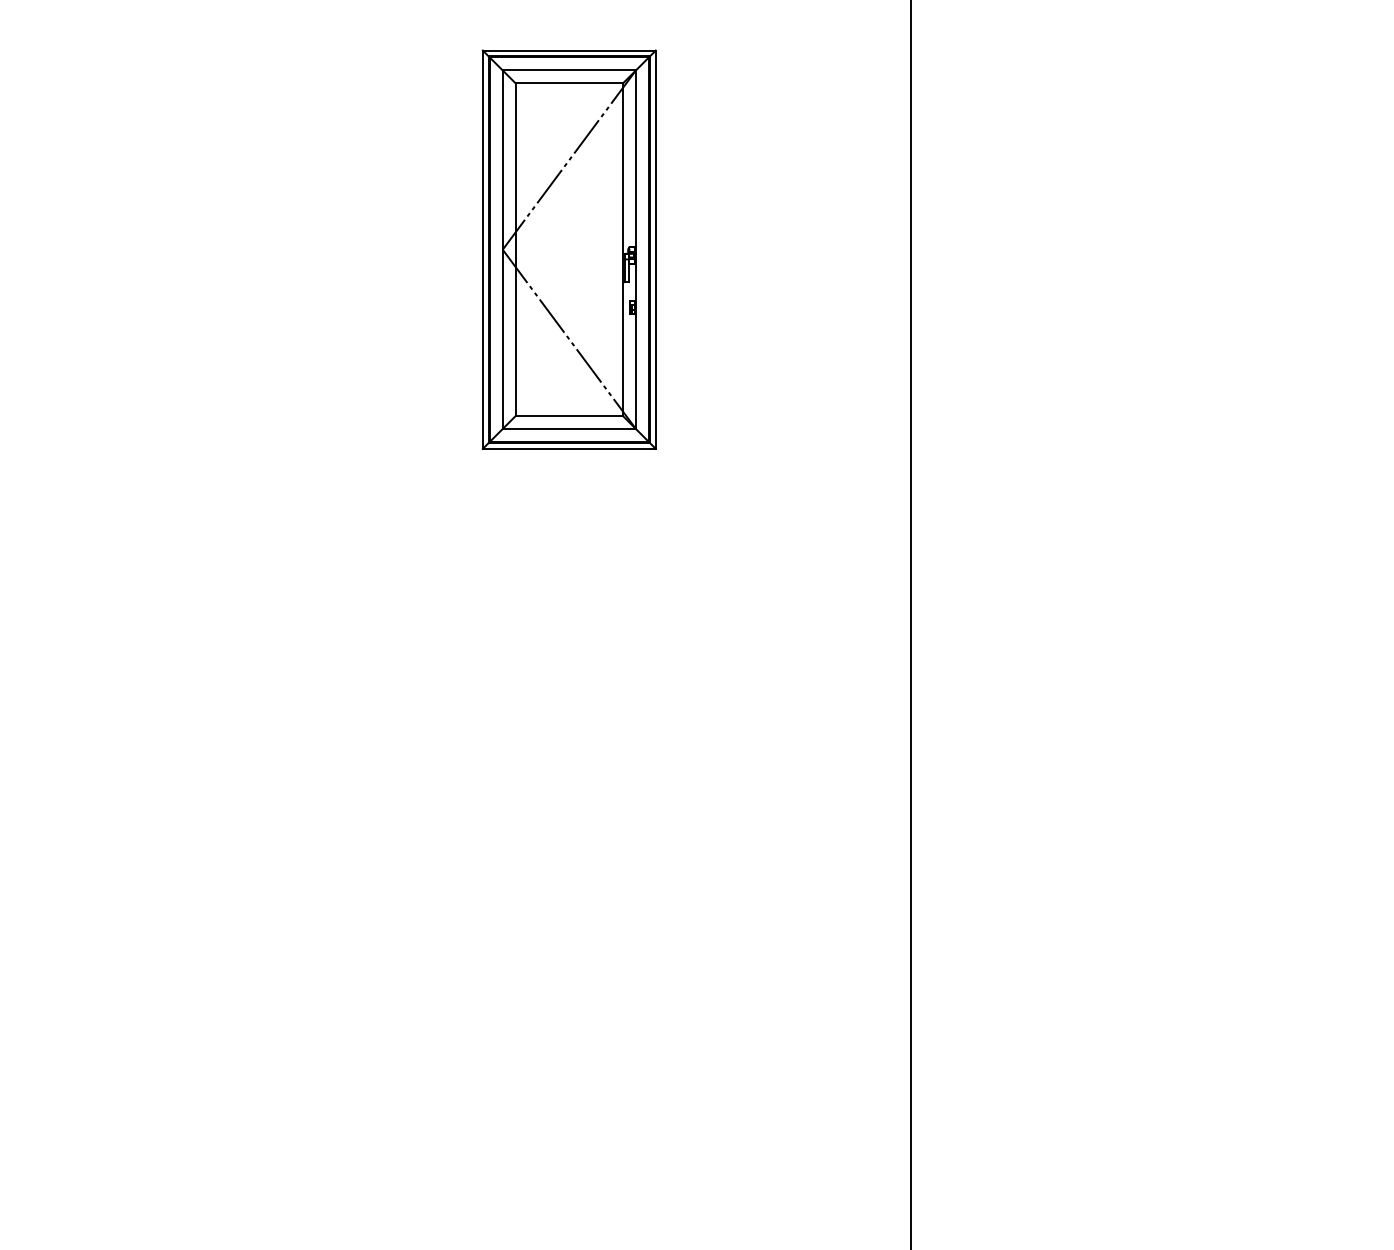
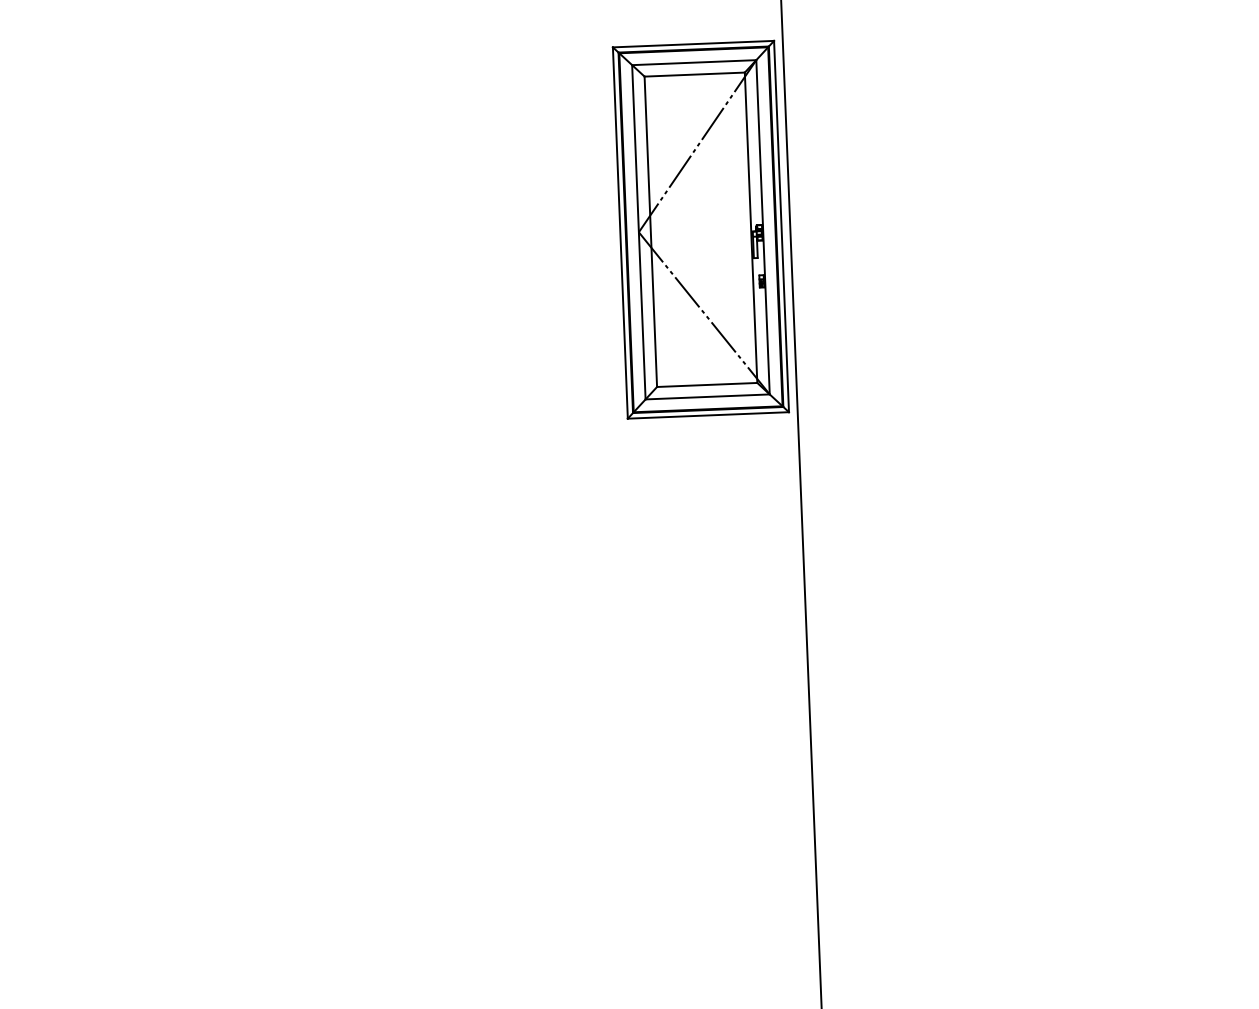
part: (568, 249) -> (700, 229), moved

